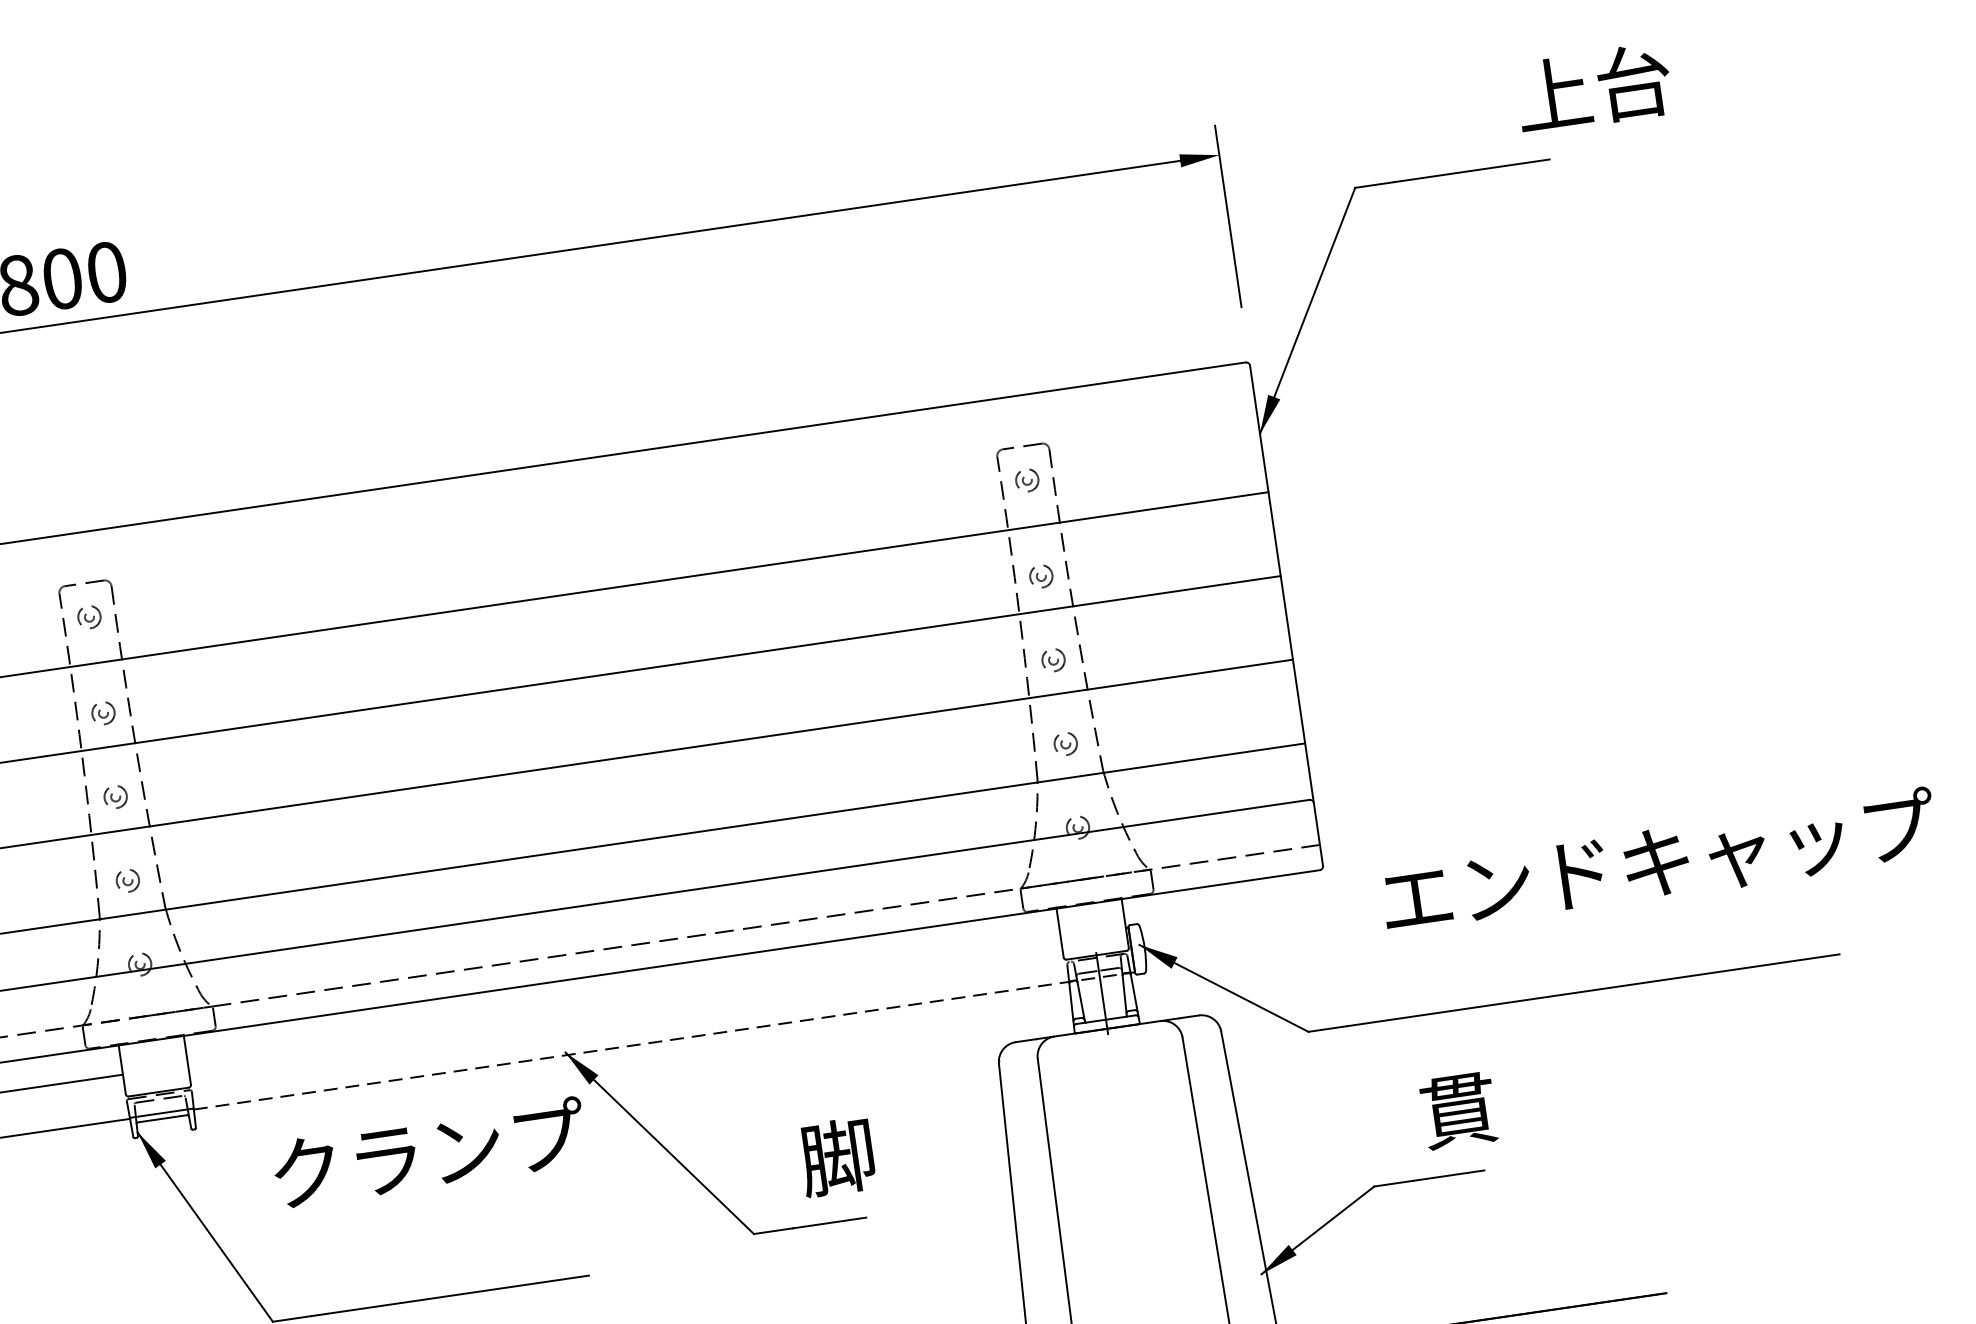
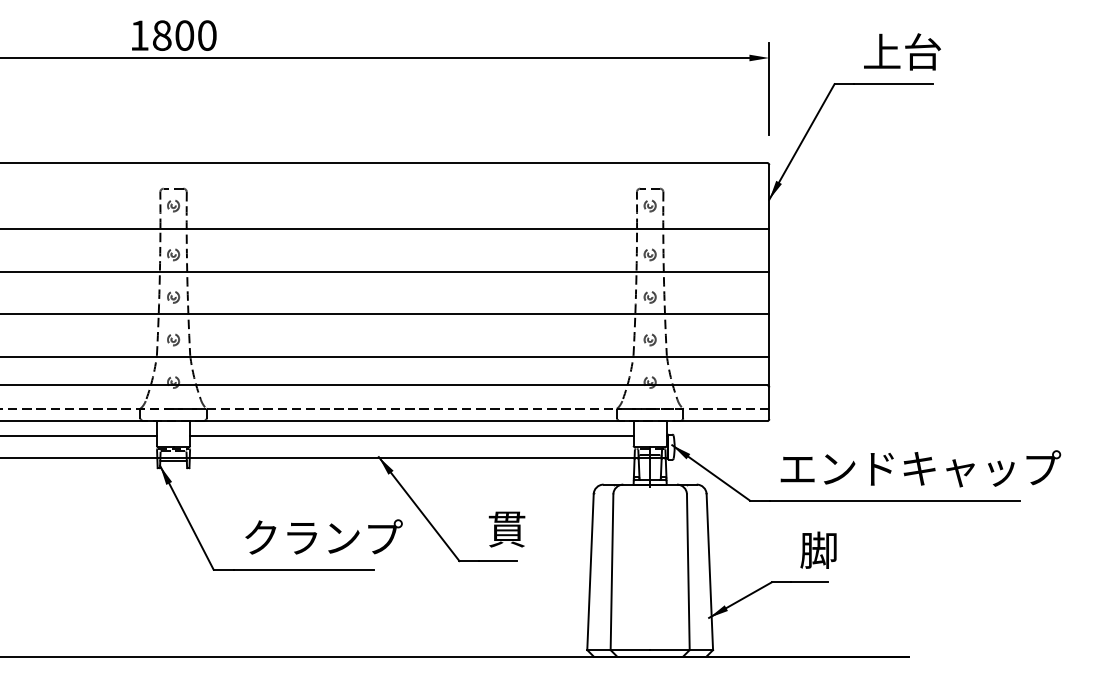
text: (1593, 87) -> (902, 51), moved
text: (1658, 861) -> (920, 468), moved
line: (623, 1000) -> (411, 435), added
line: (665, 1040) -> (429, 458), dashed -> solid
text: (1457, 1108) -> (818, 549), 貫 -> 脚
text: (428, 1151) -> (323, 536), moved
text: (837, 1156) -> (506, 528), 脚 -> 貫

